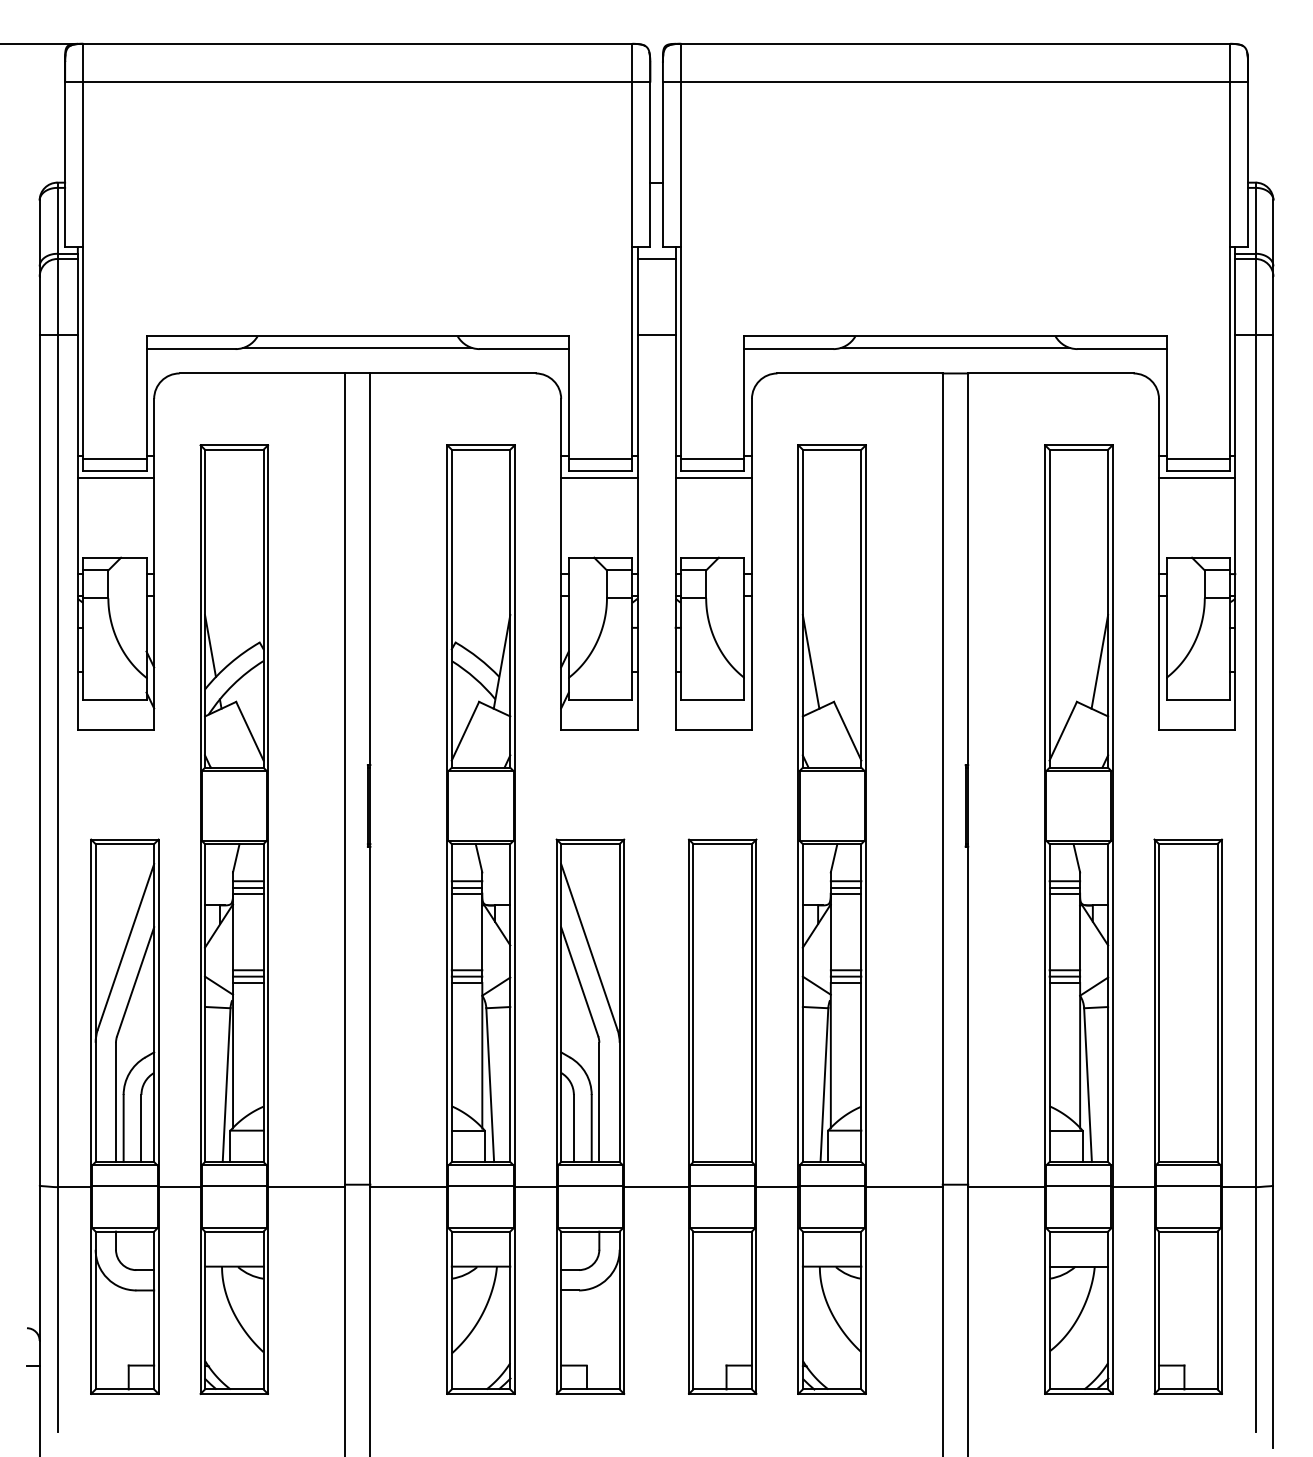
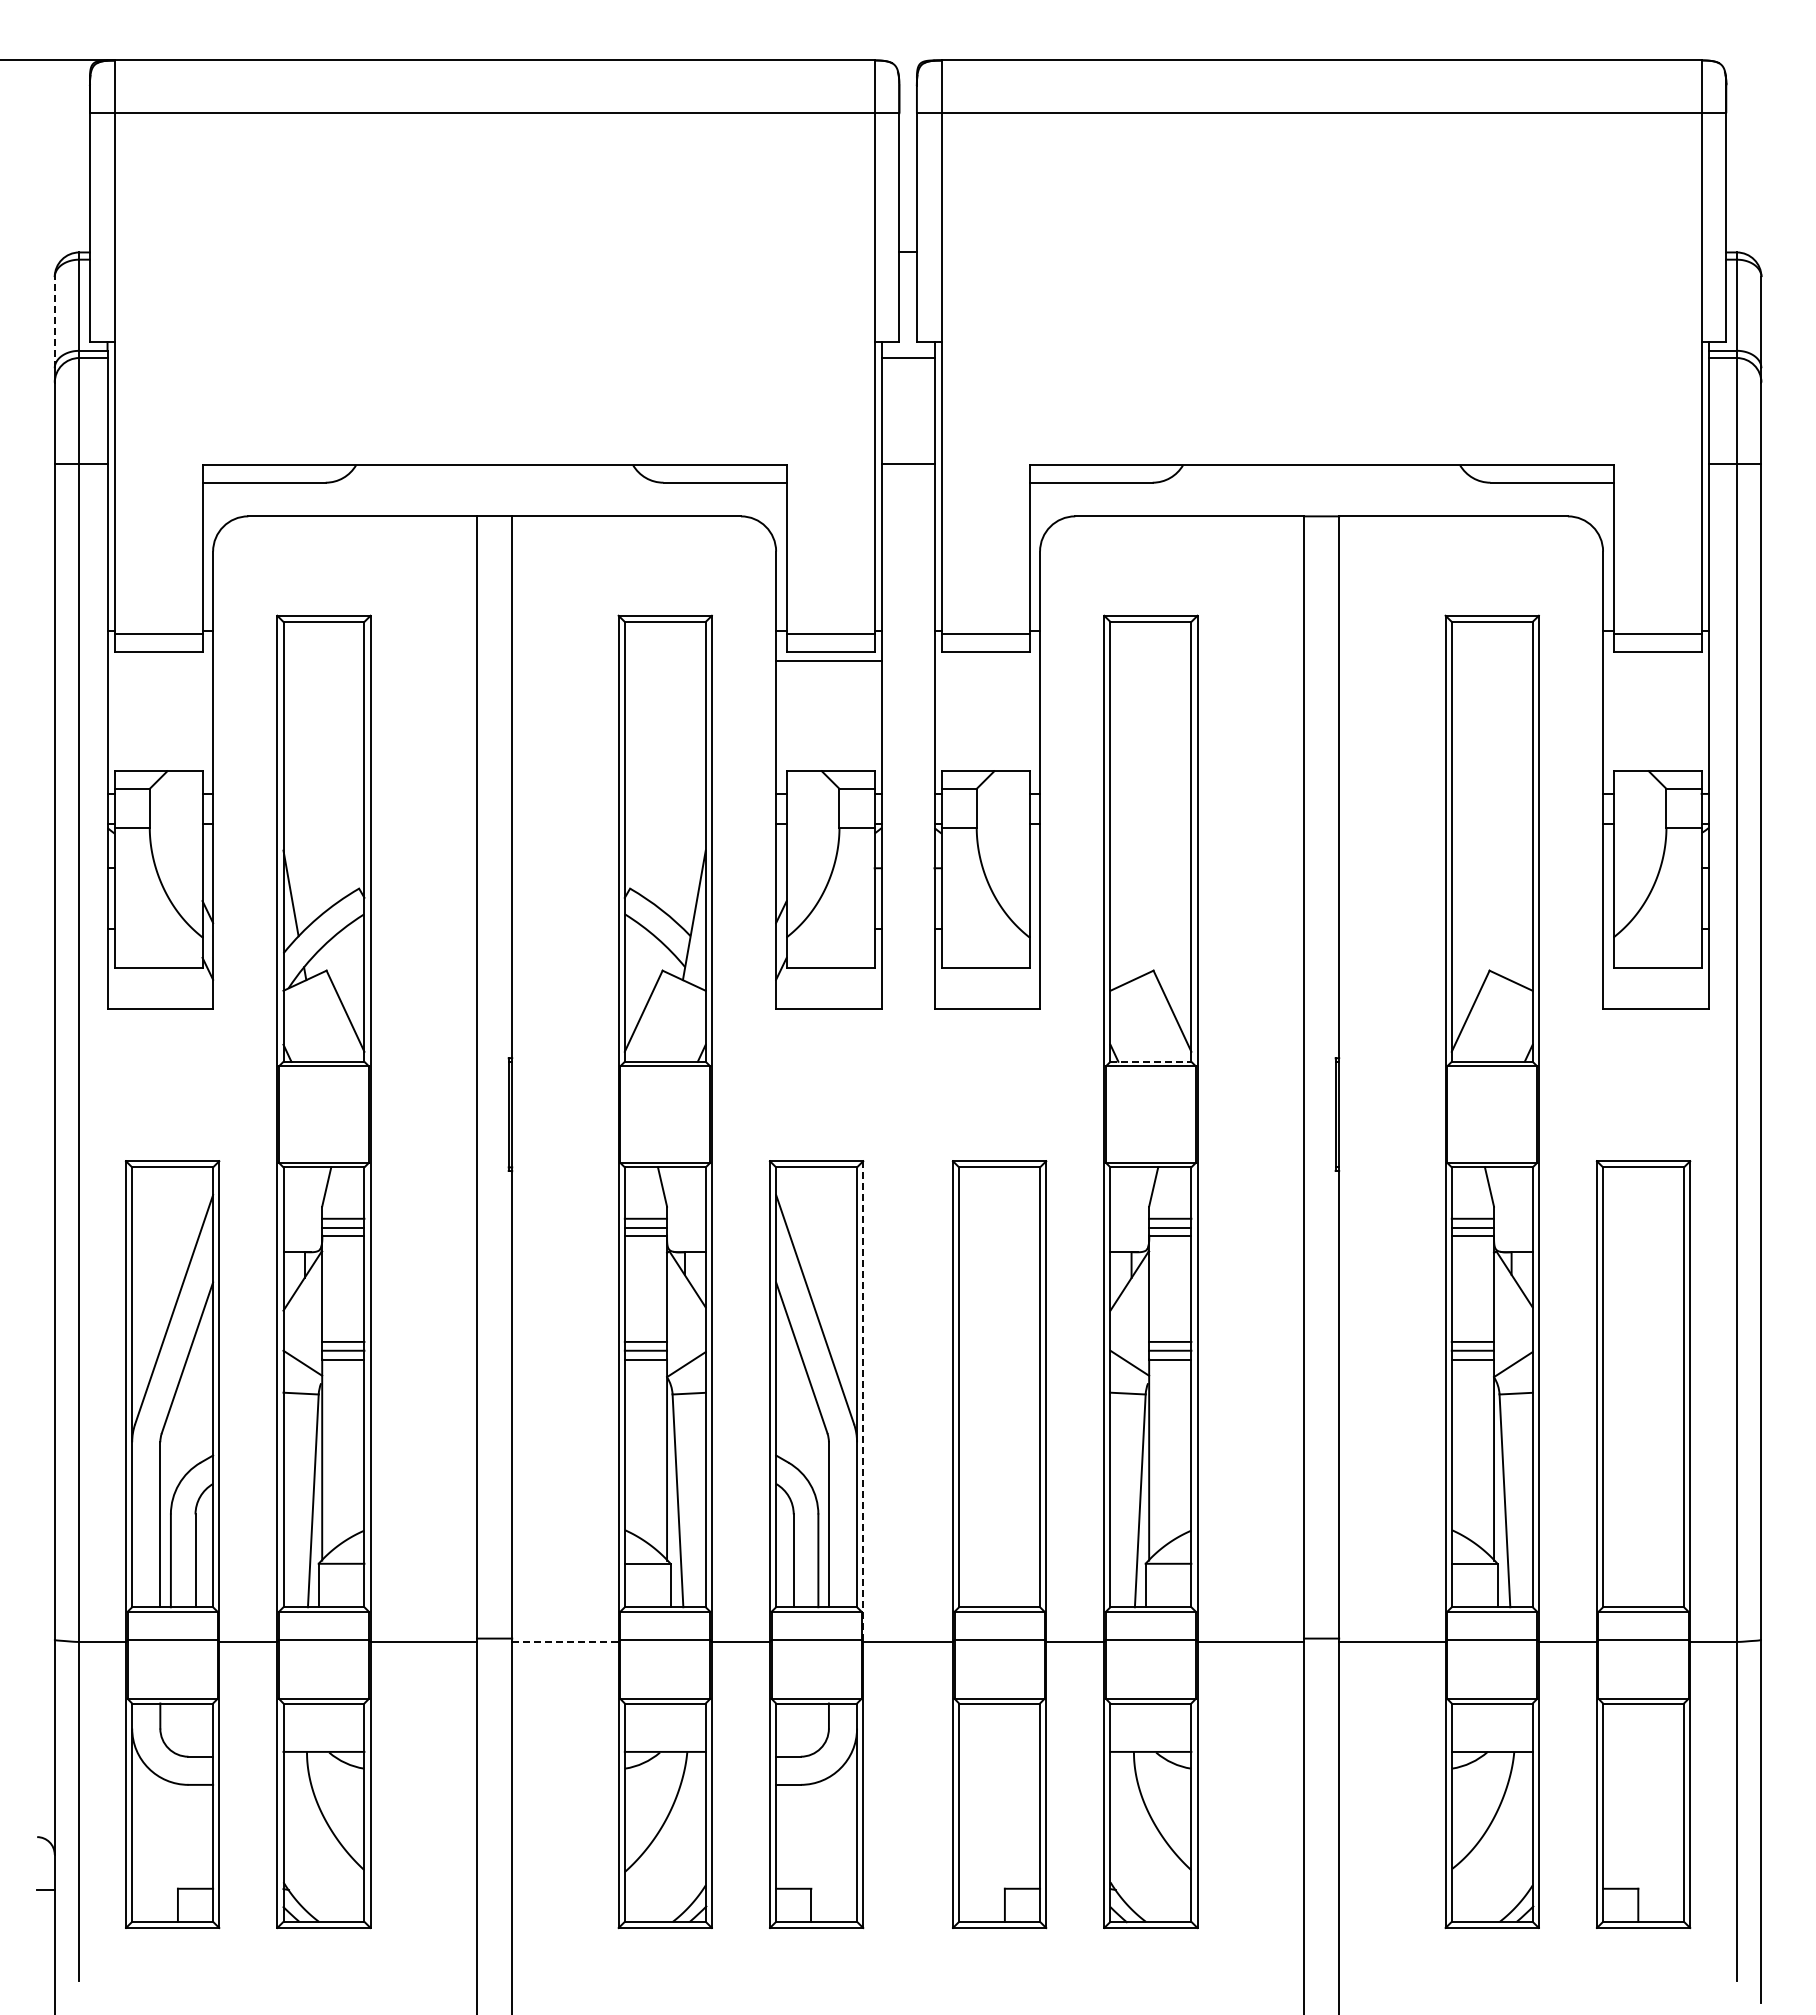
line: (39, 233) -> (54, 322), solid -> dashed
line: (357, 348) -> (494, 481), removed
line: (955, 348) -> (1321, 481), removed
line: (116, 478) -> (160, 661), removed
line: (713, 478) -> (987, 661), removed
line: (1196, 478) -> (1655, 661), removed
line: (810, 661) -> (1121, 915), removed
line: (1099, 661) -> (1520, 915), removed
line: (832, 767) -> (1151, 1061), solid -> dashed
line: (624, 1014) -> (863, 1402), solid -> dashed
line: (408, 1186) -> (565, 1641), solid -> dashed

